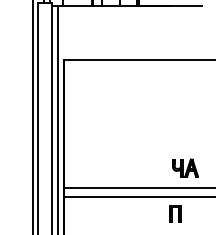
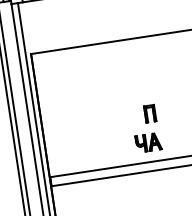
part: (185, 167) -> (148, 142), moved
part: (175, 213) -> (150, 113), moved

